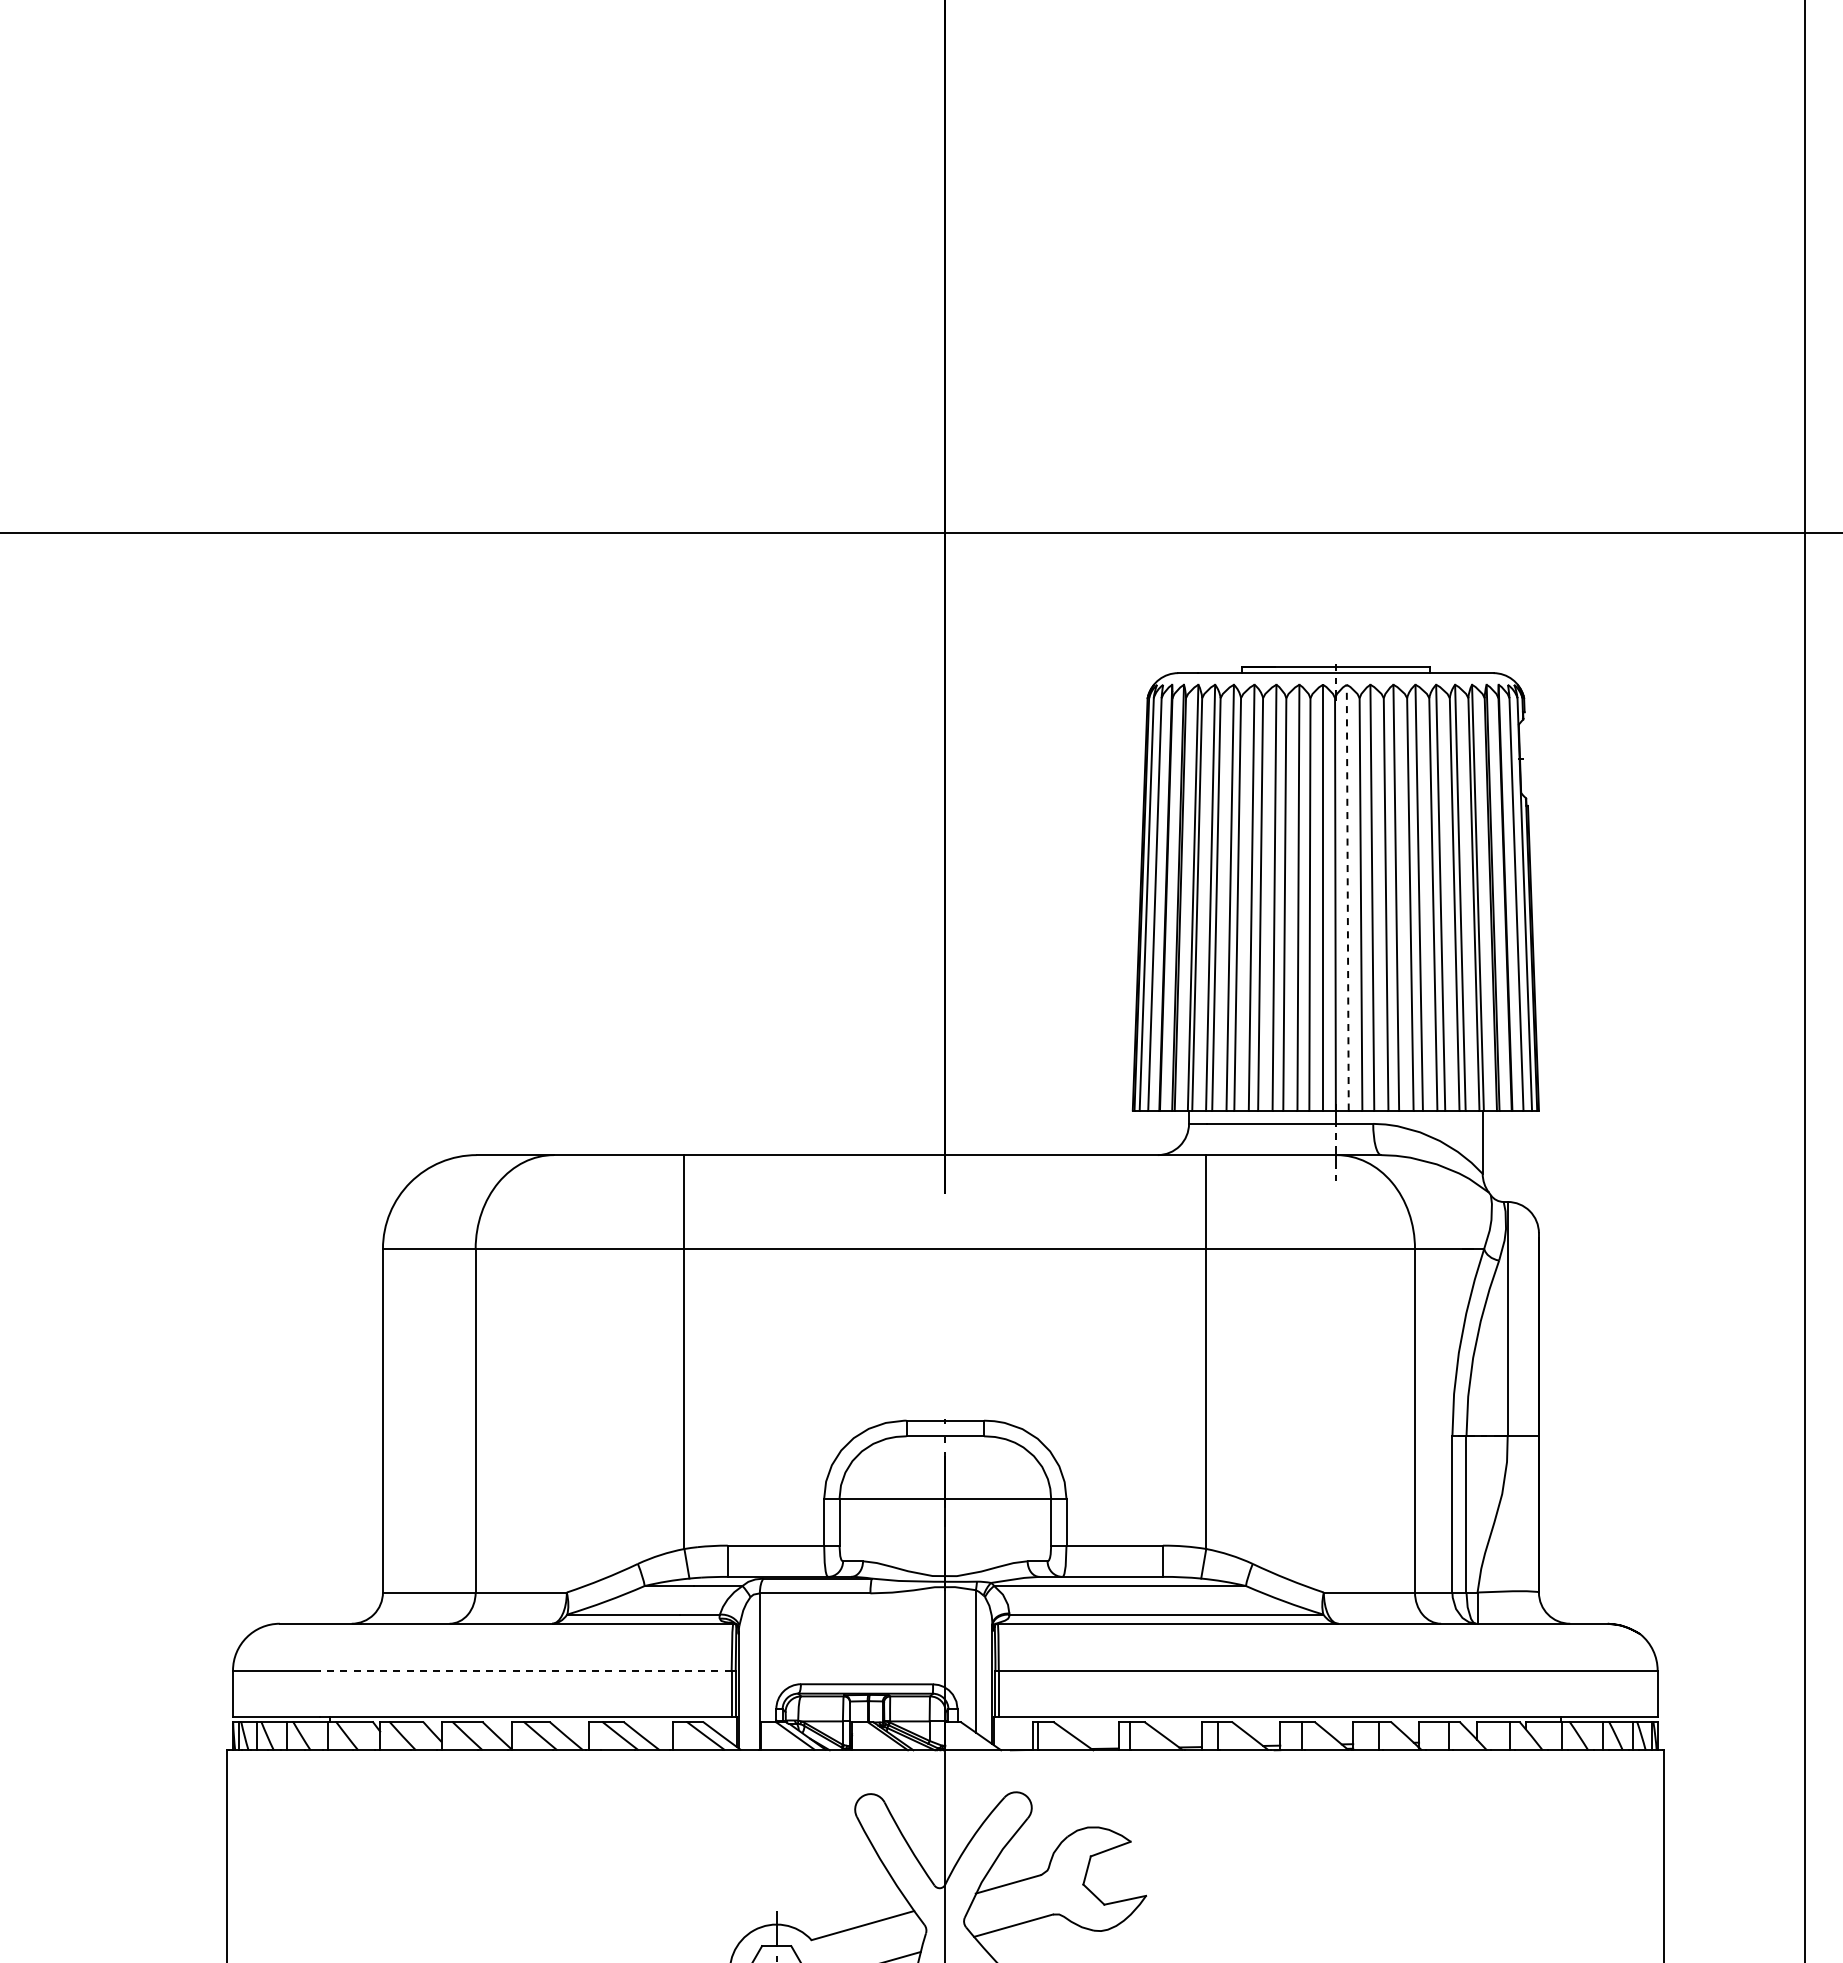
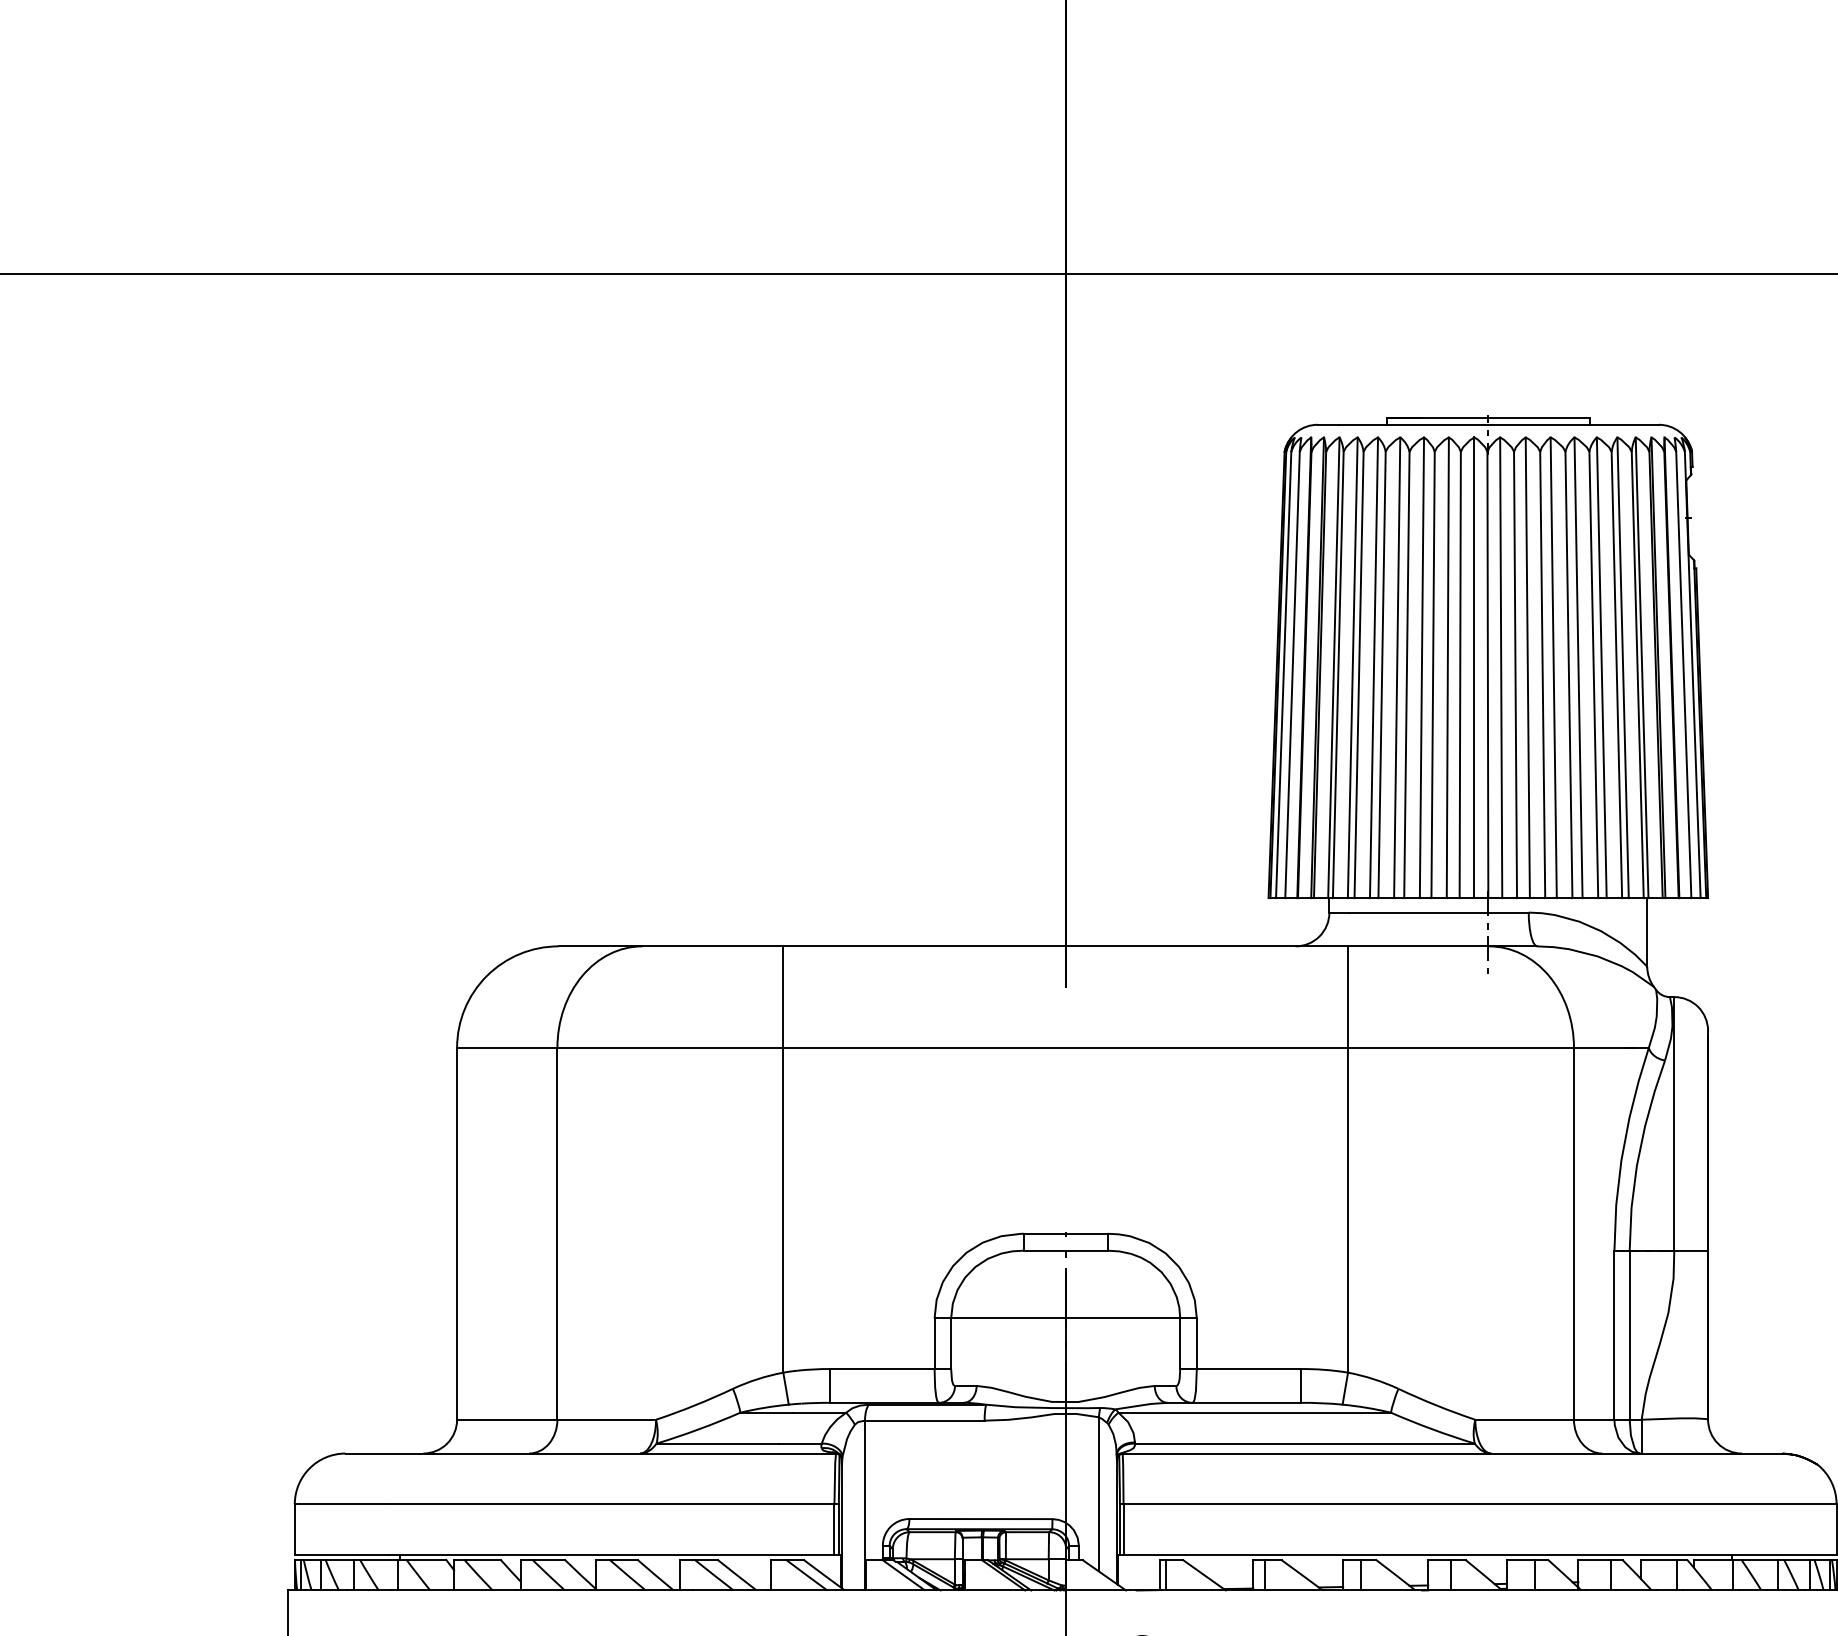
line: (1347, 897) -> (1500, 667), dashed -> solid
line: (525, 1670) -> (611, 1504), dashed -> solid

